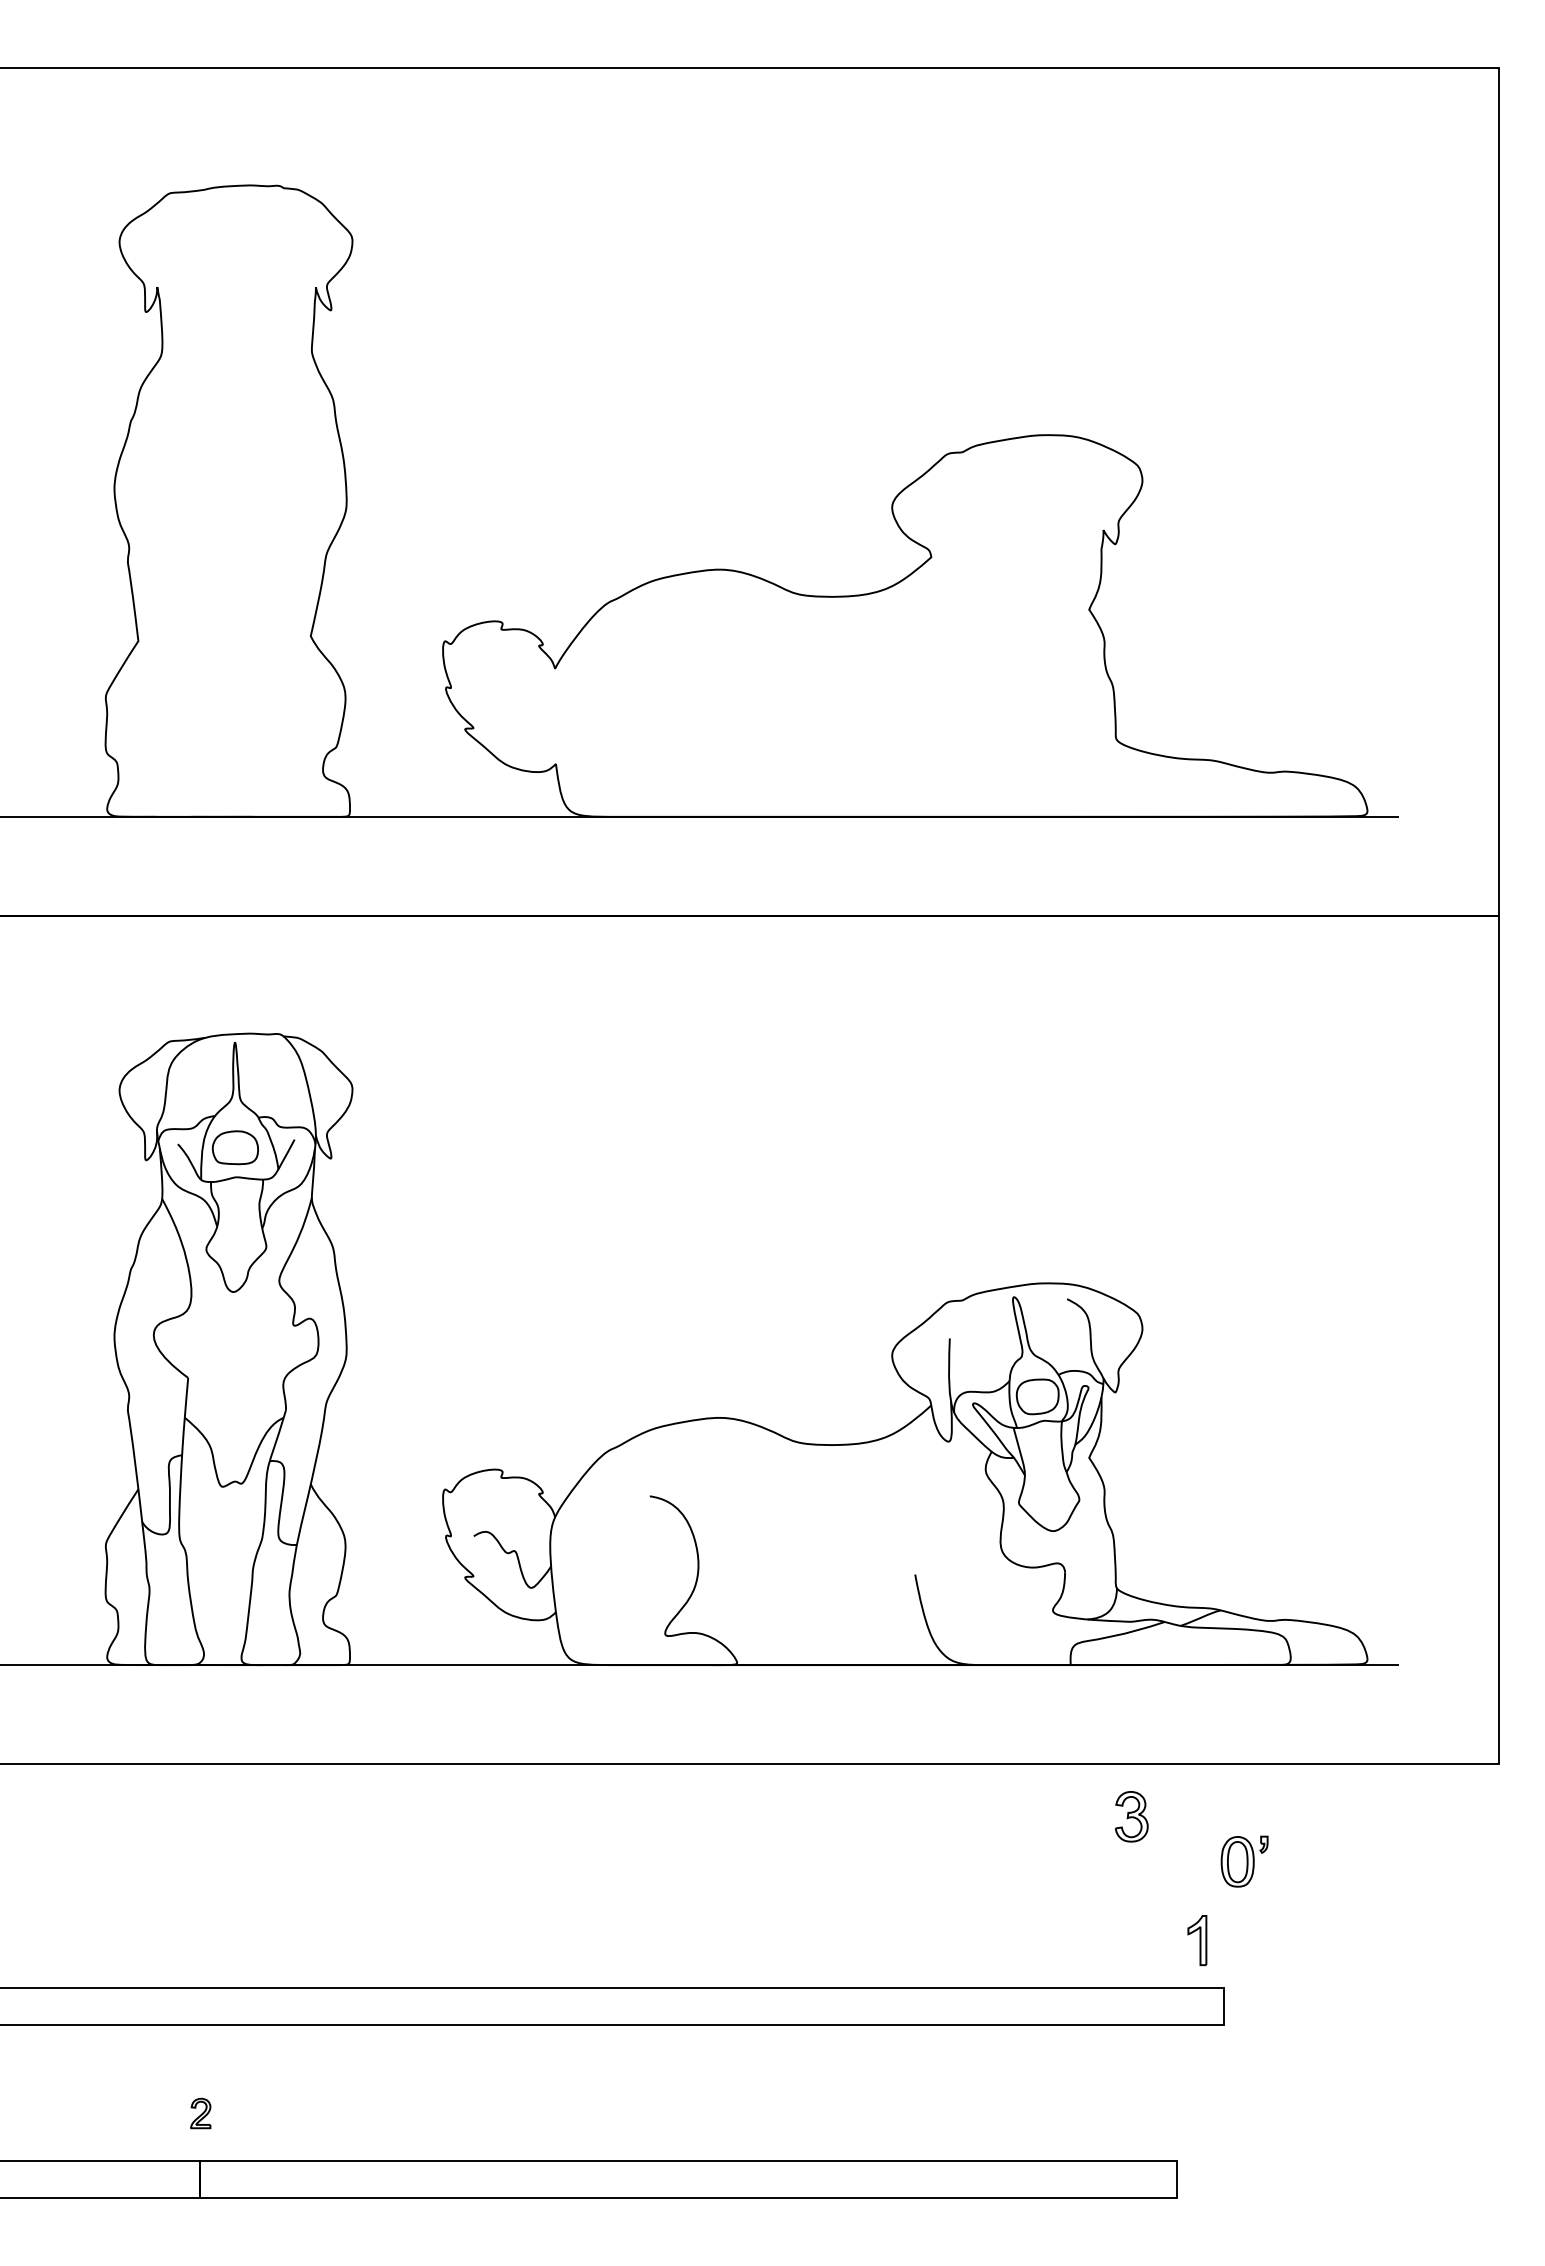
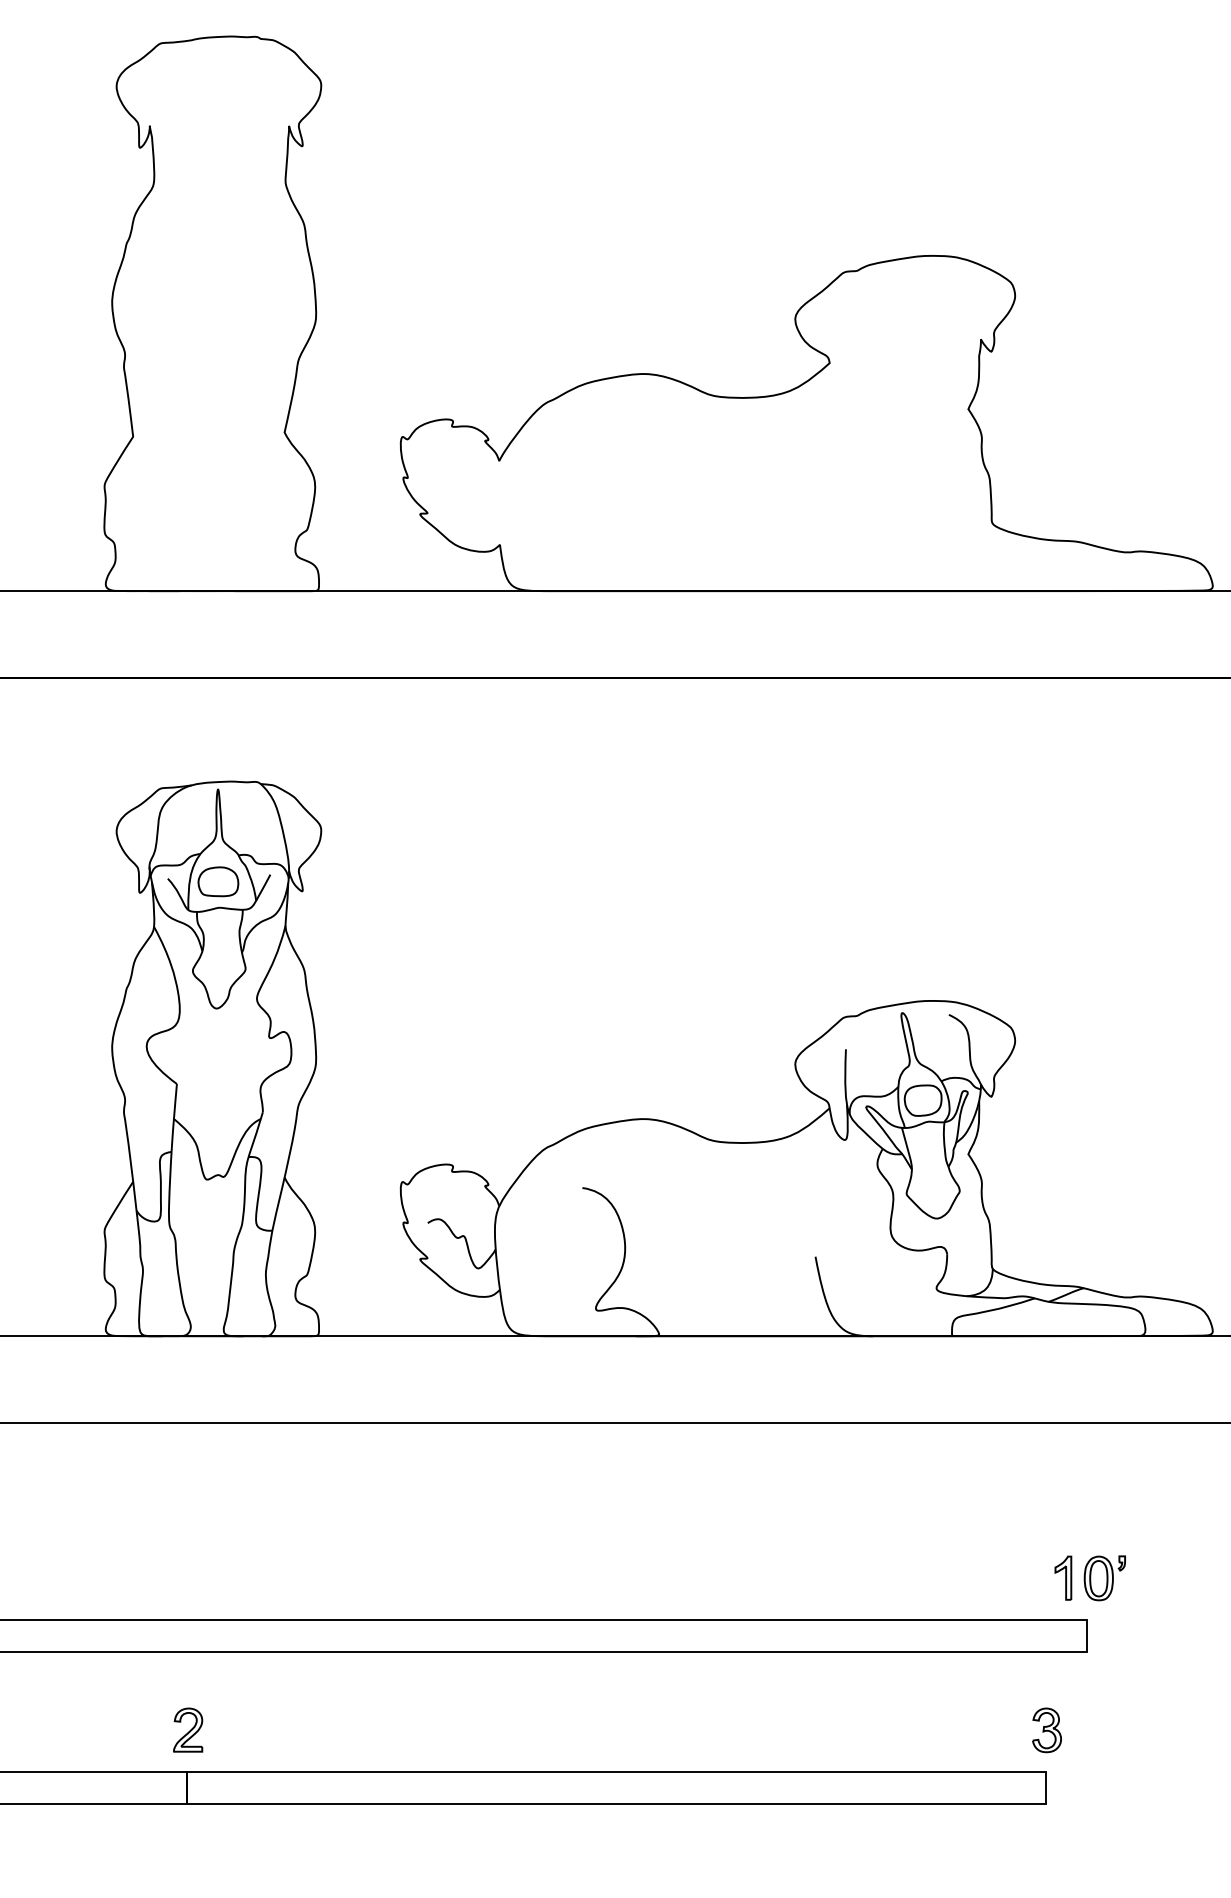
part: (1131, 1816) -> (1046, 1730), moved
part: (1244, 1861) -> (1104, 1578), moved
part: (200, 2113) -> (187, 1730), size x1.67

